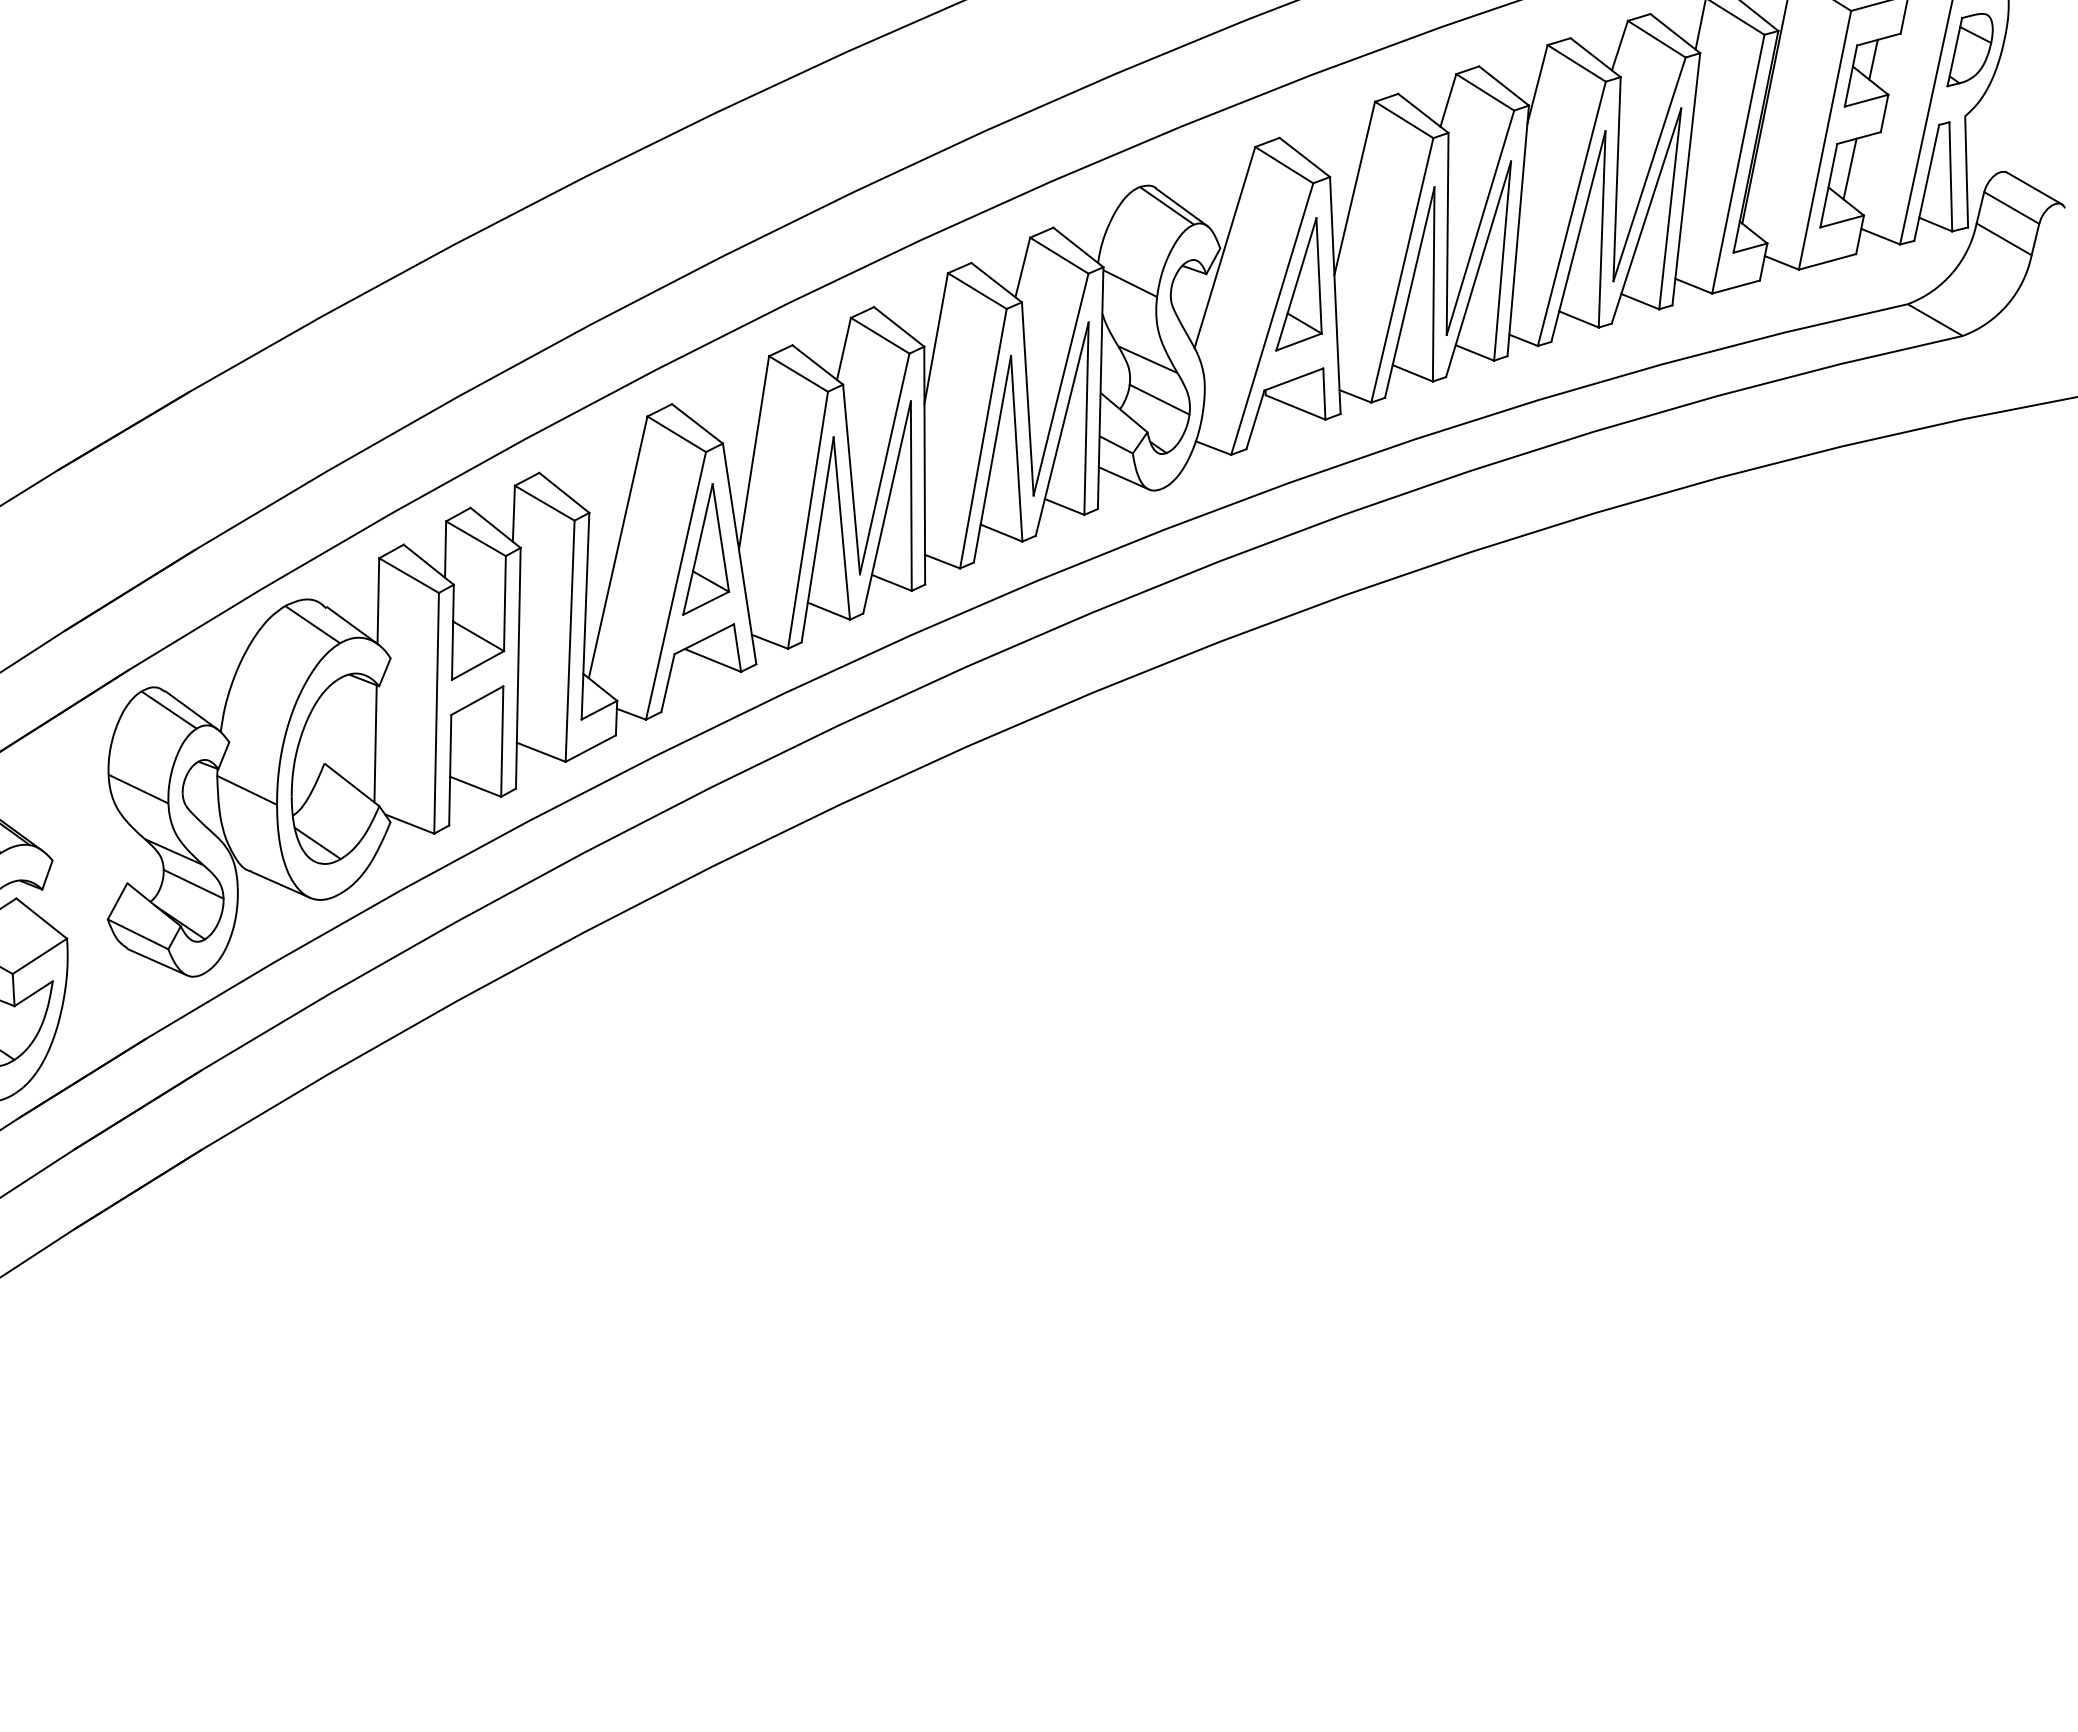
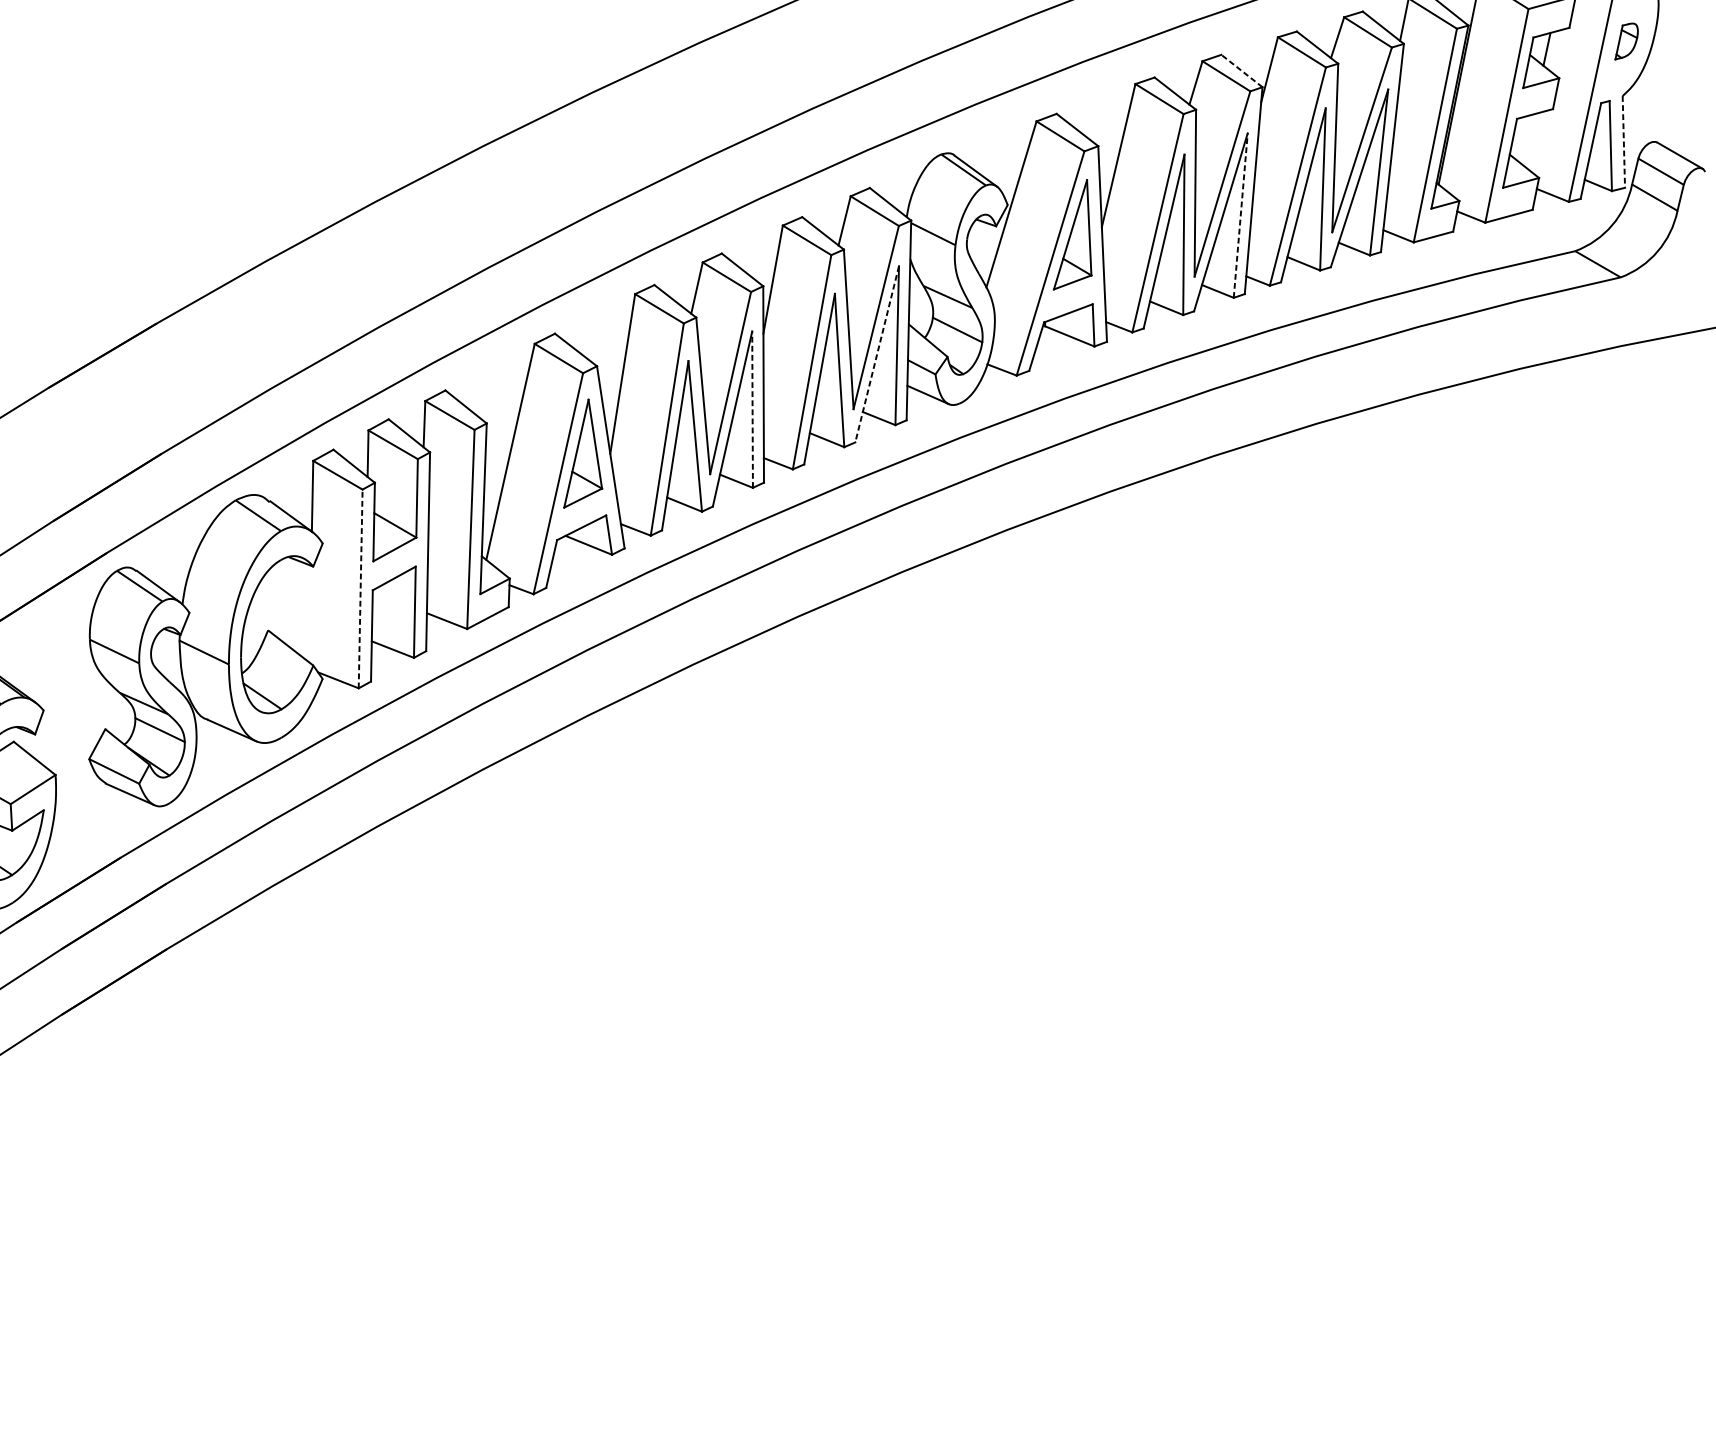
part: (1969, 50) -> (1626, 41), size x0.6
line: (1504, 86) -> (1242, 71), solid -> dashed
line: (1849, 168) -> (1527, 139), removed
line: (1966, 171) -> (1623, 141), solid -> dashed
line: (1502, 261) -> (1240, 215), solid -> dashed
line: (1062, 429) -> (877, 354), solid -> dashed
line: (911, 496) -> (752, 409), solid -> dashed
line: (436, 712) -> (360, 588), solid -> dashed
line: (375, 743) -> (310, 613), removed

